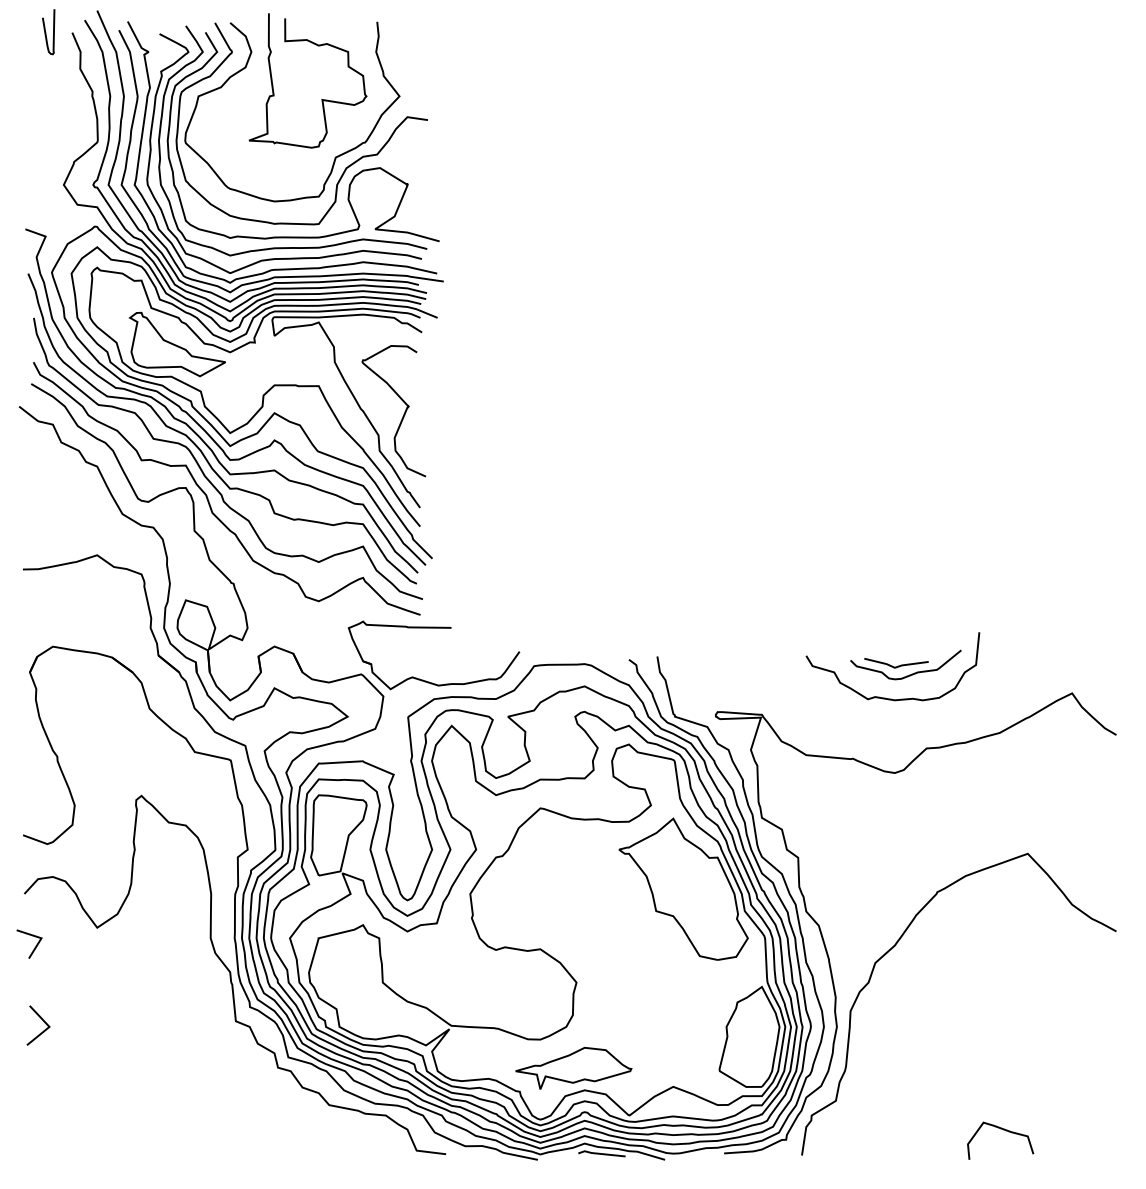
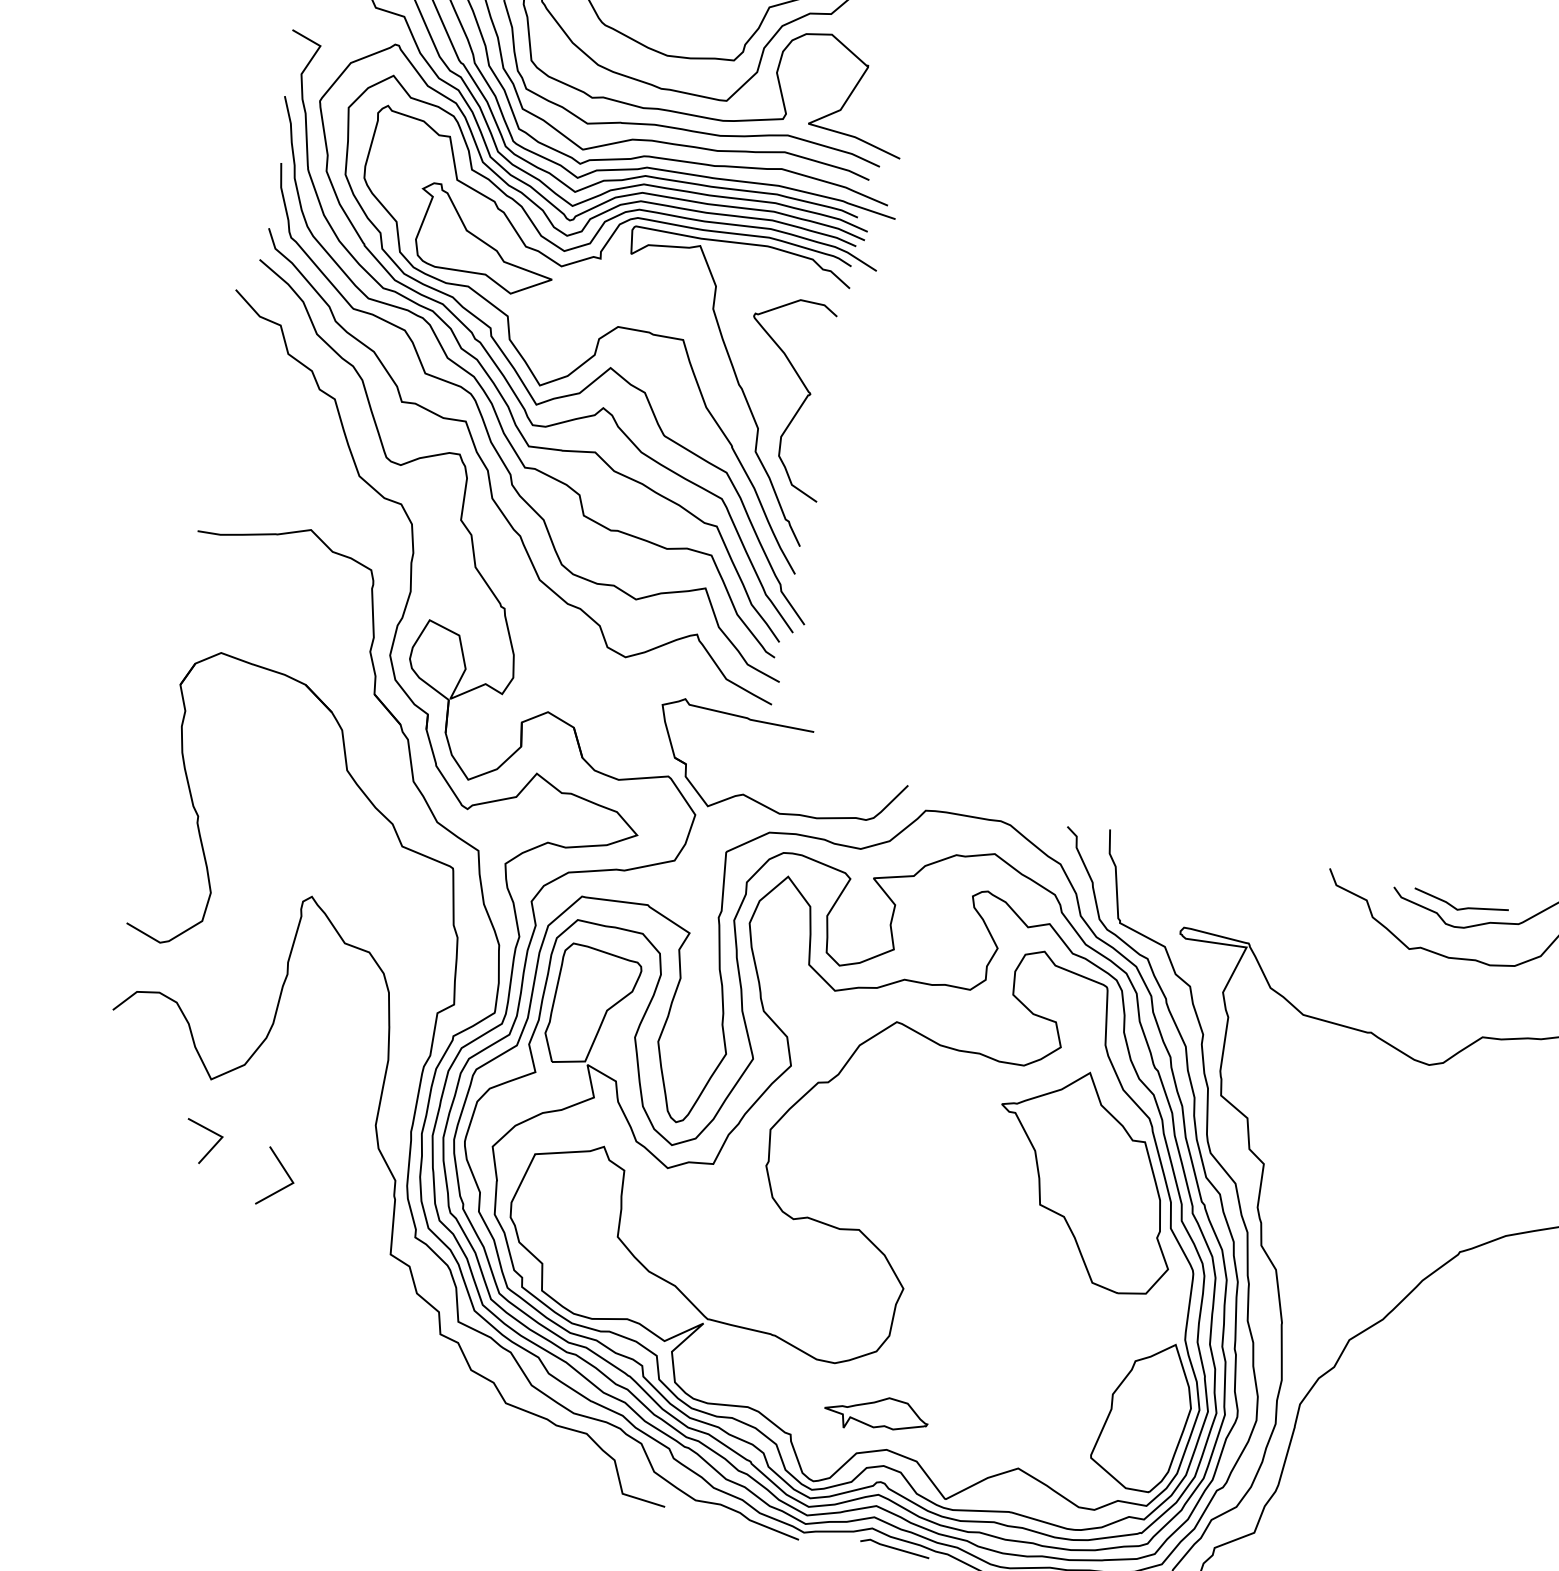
line: (35, 945) -> (211, 1146), moved
line: (44, 1023) -> (286, 1176), moved
part: (573, 1068) -> (875, 1414), size x0.6

